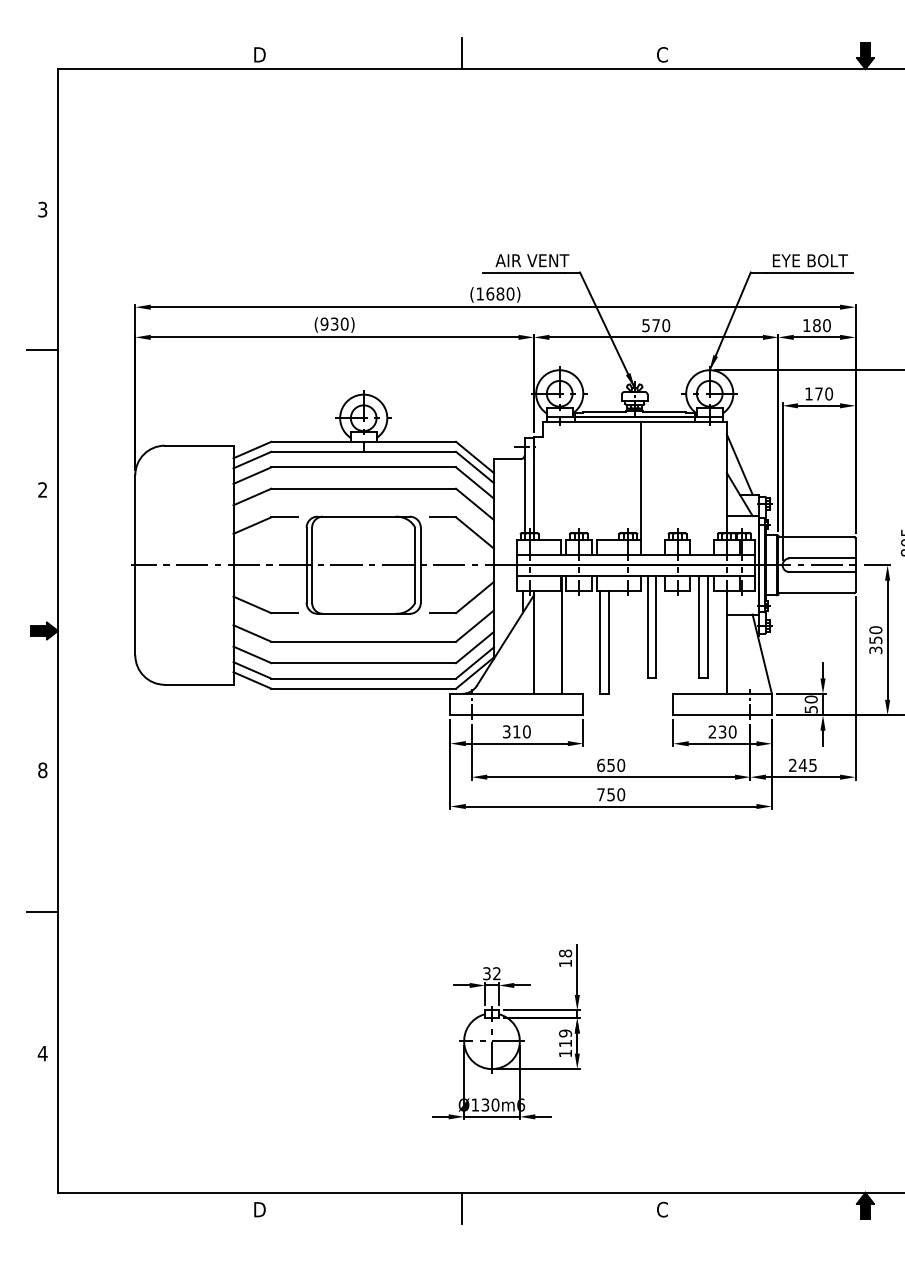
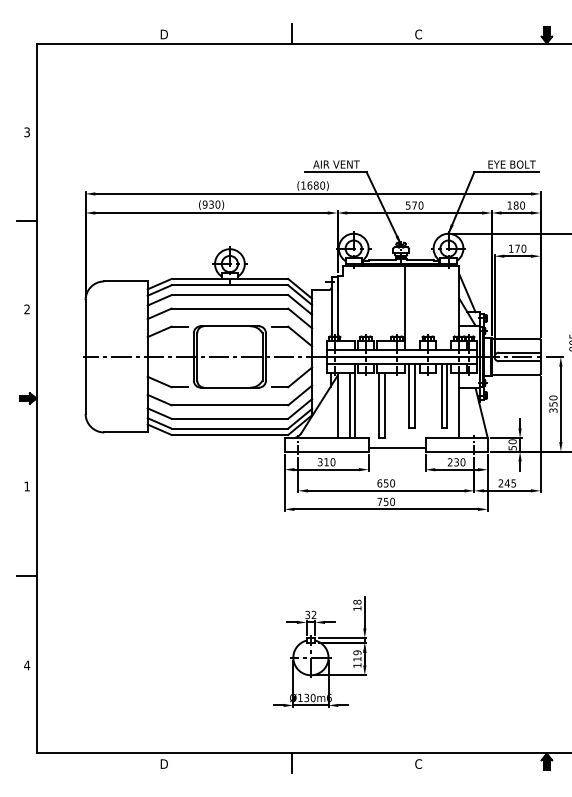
line: (553, 642) -> (349, 405), added
line: (627, 708) -> (396, 447), added
text: (43, 770) -> (27, 486), 8 -> 1

